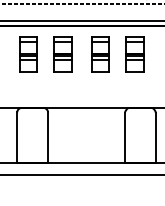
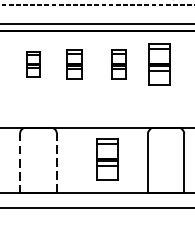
part: (28, 54) -> (33, 64), size x0.6
part: (62, 54) -> (73, 64), size x0.7
part: (100, 54) -> (118, 64), size x0.7
part: (90, 134) -> (106, 159), added
line: (48, 137) -> (57, 162), solid -> dashed
line: (17, 138) -> (20, 164), solid -> dashed

